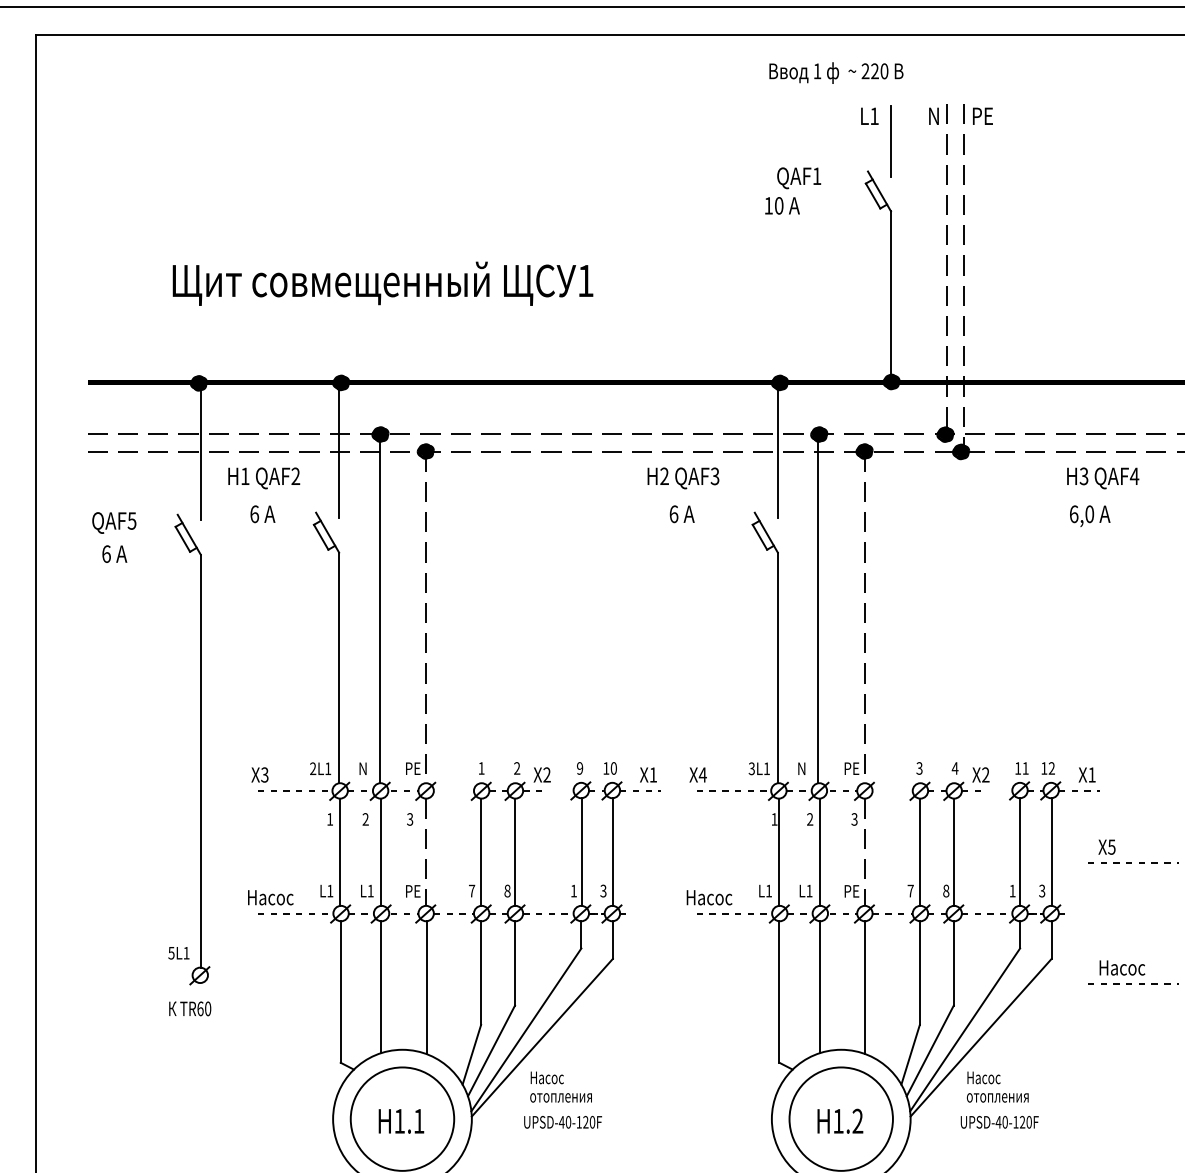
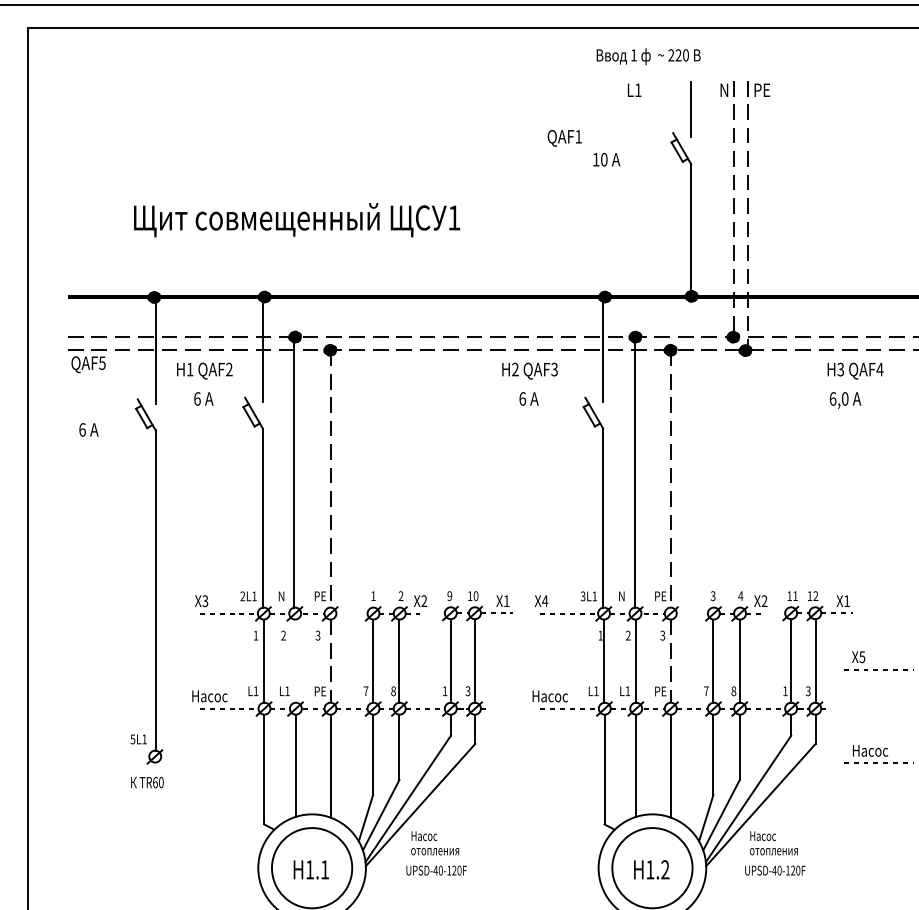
text: (869, 115) -> (634, 89), moved
text: (798, 178) -> (564, 138), moved
text: (114, 522) -> (88, 364), moved
line: (381, 851) -> (295, 660), removed

